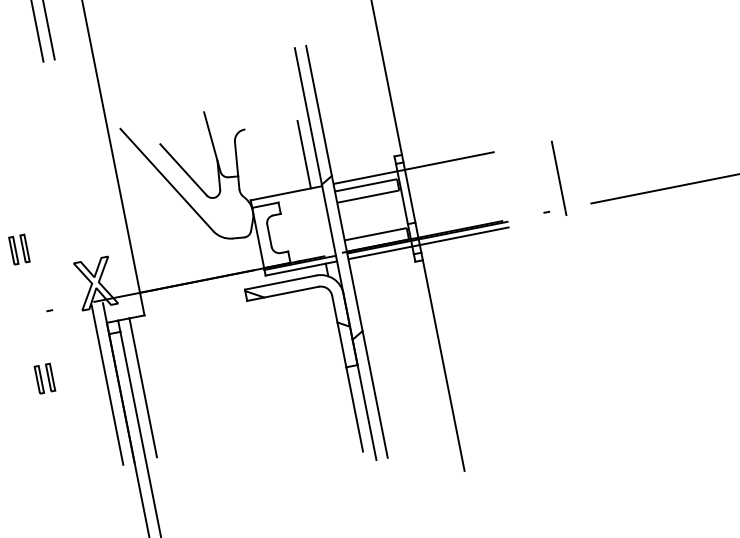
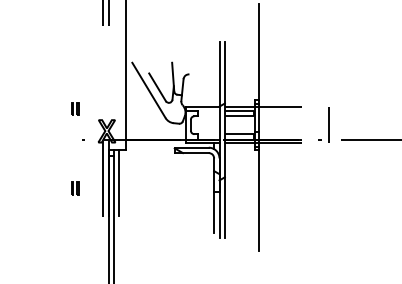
line: (305, 154) -> (214, 91), removed
part: (45, 378) -> (75, 188), moved

